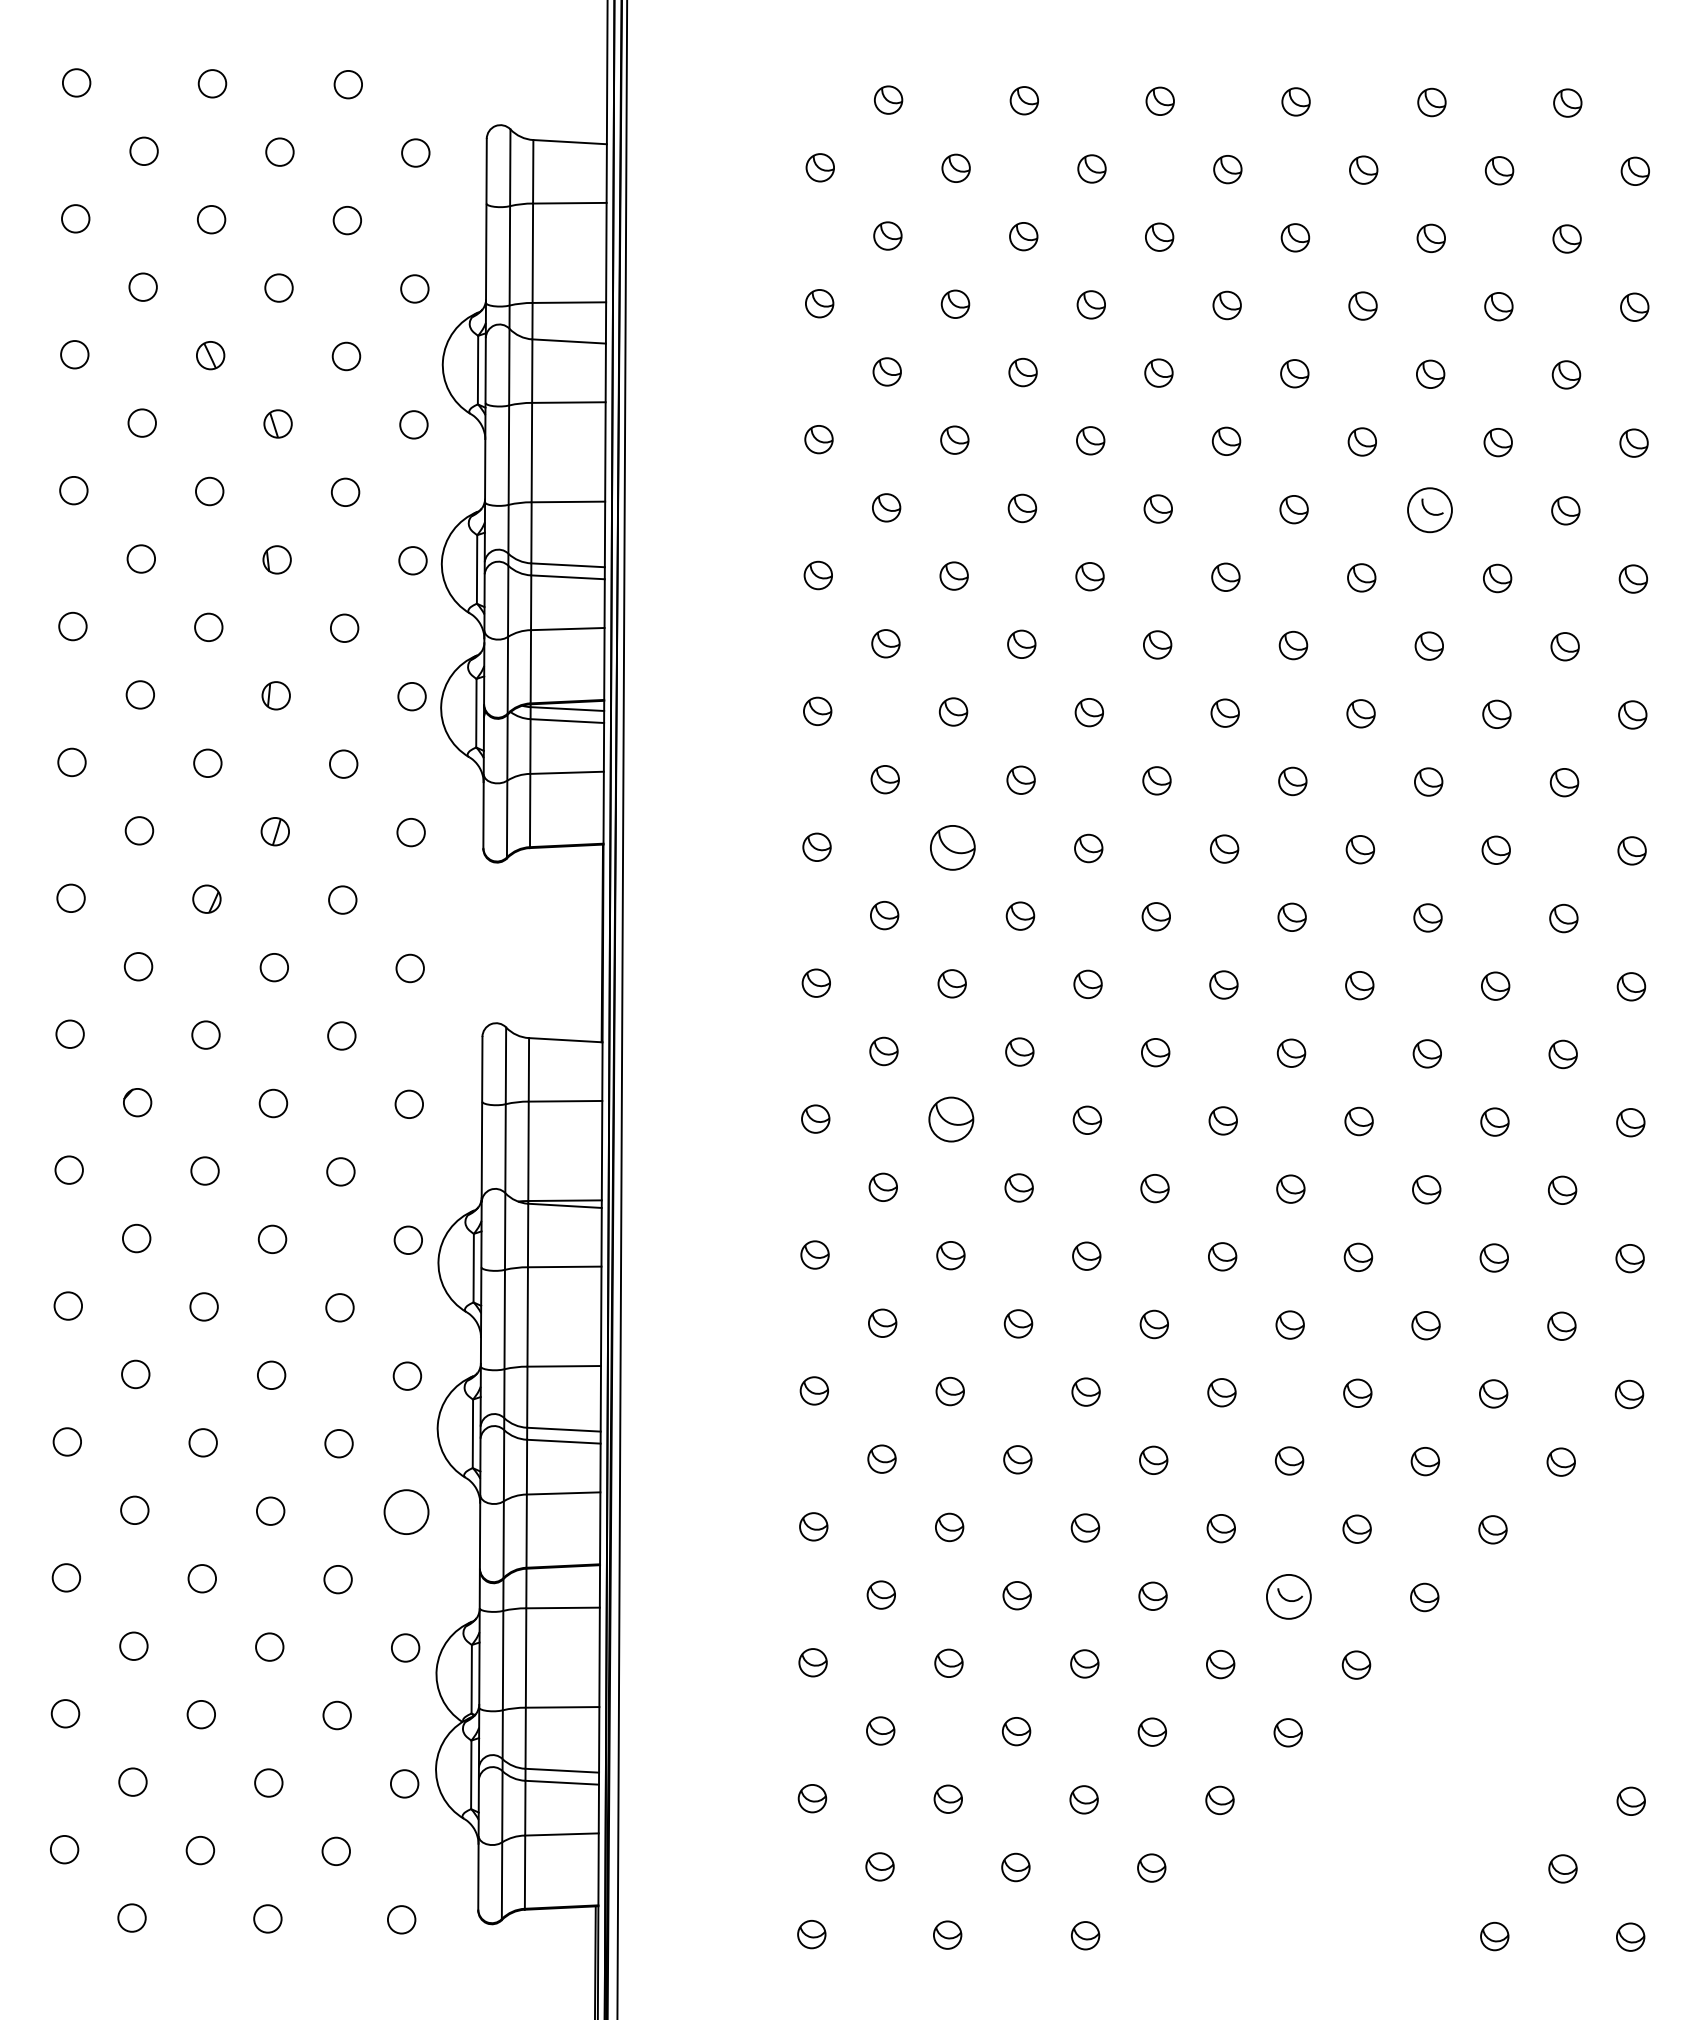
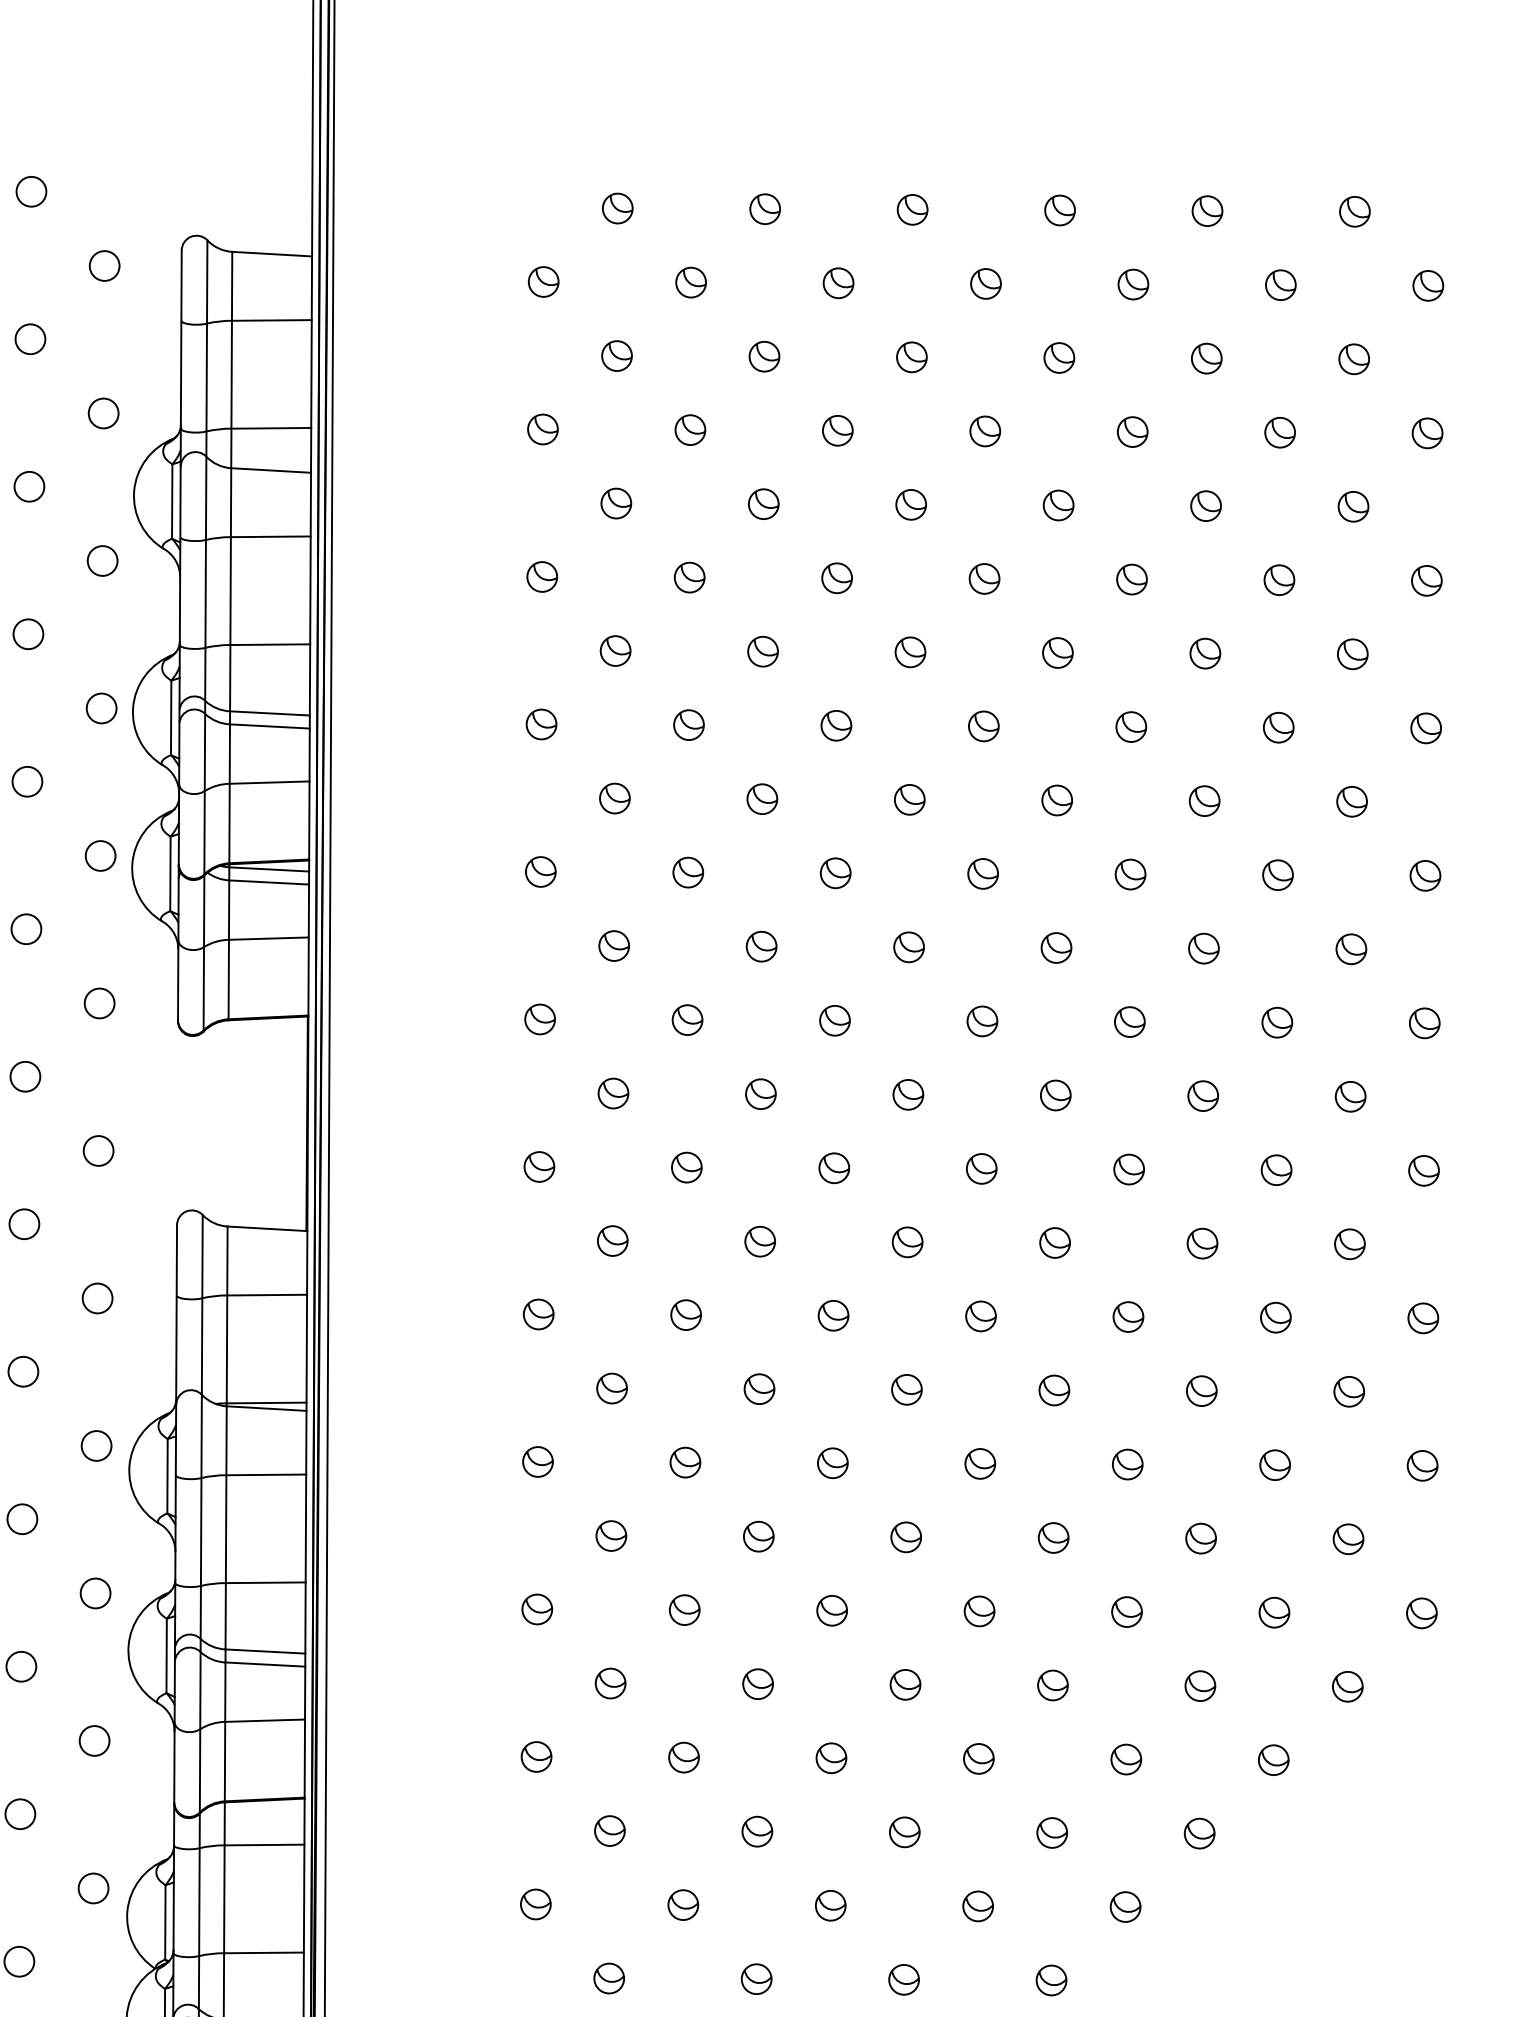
circle: (1429, 509) -> (1204, 652), size x0.62
part: (952, 847) -> (687, 1019), size x0.62
part: (951, 1119) -> (686, 1314), size x0.62
circle: (406, 1511) -> (94, 1740), size x0.62
circle: (1288, 1596) -> (1051, 1832), size x0.62

